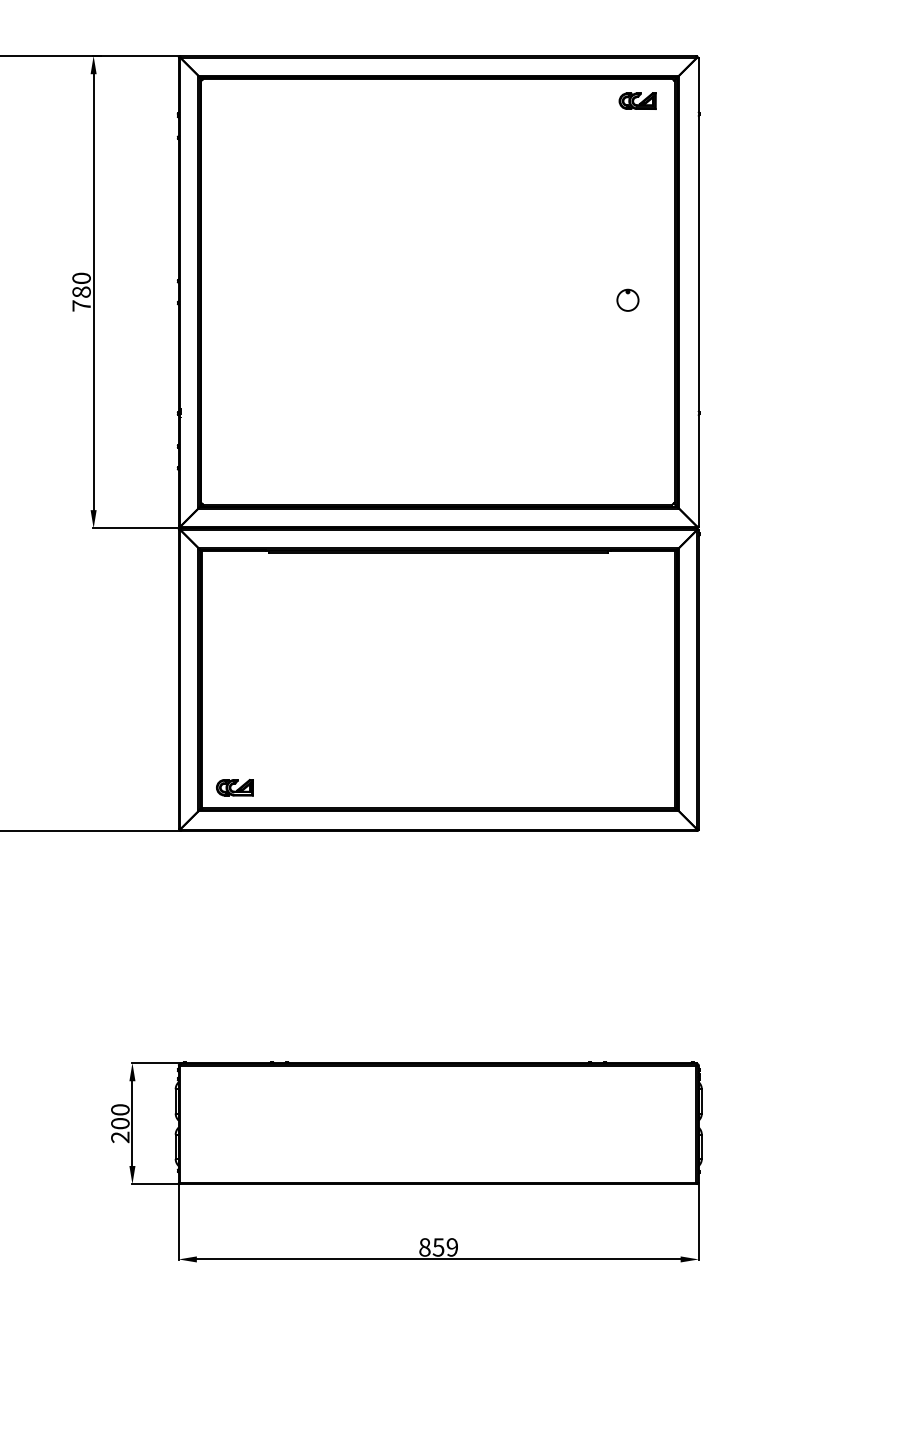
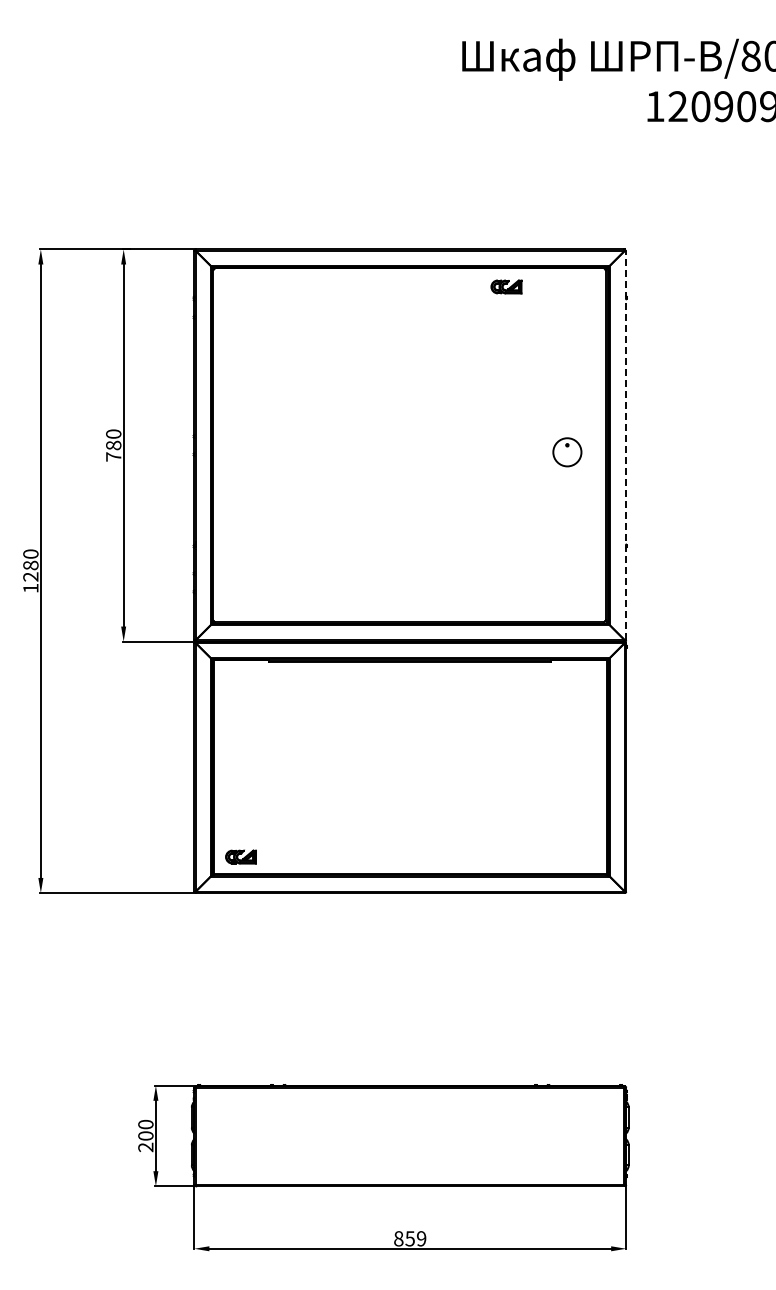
part: (637, 100) -> (506, 286), moved
line: (699, 292) -> (626, 445), solid -> dashed
circle: (628, 300) -> (567, 452), size x1.6

